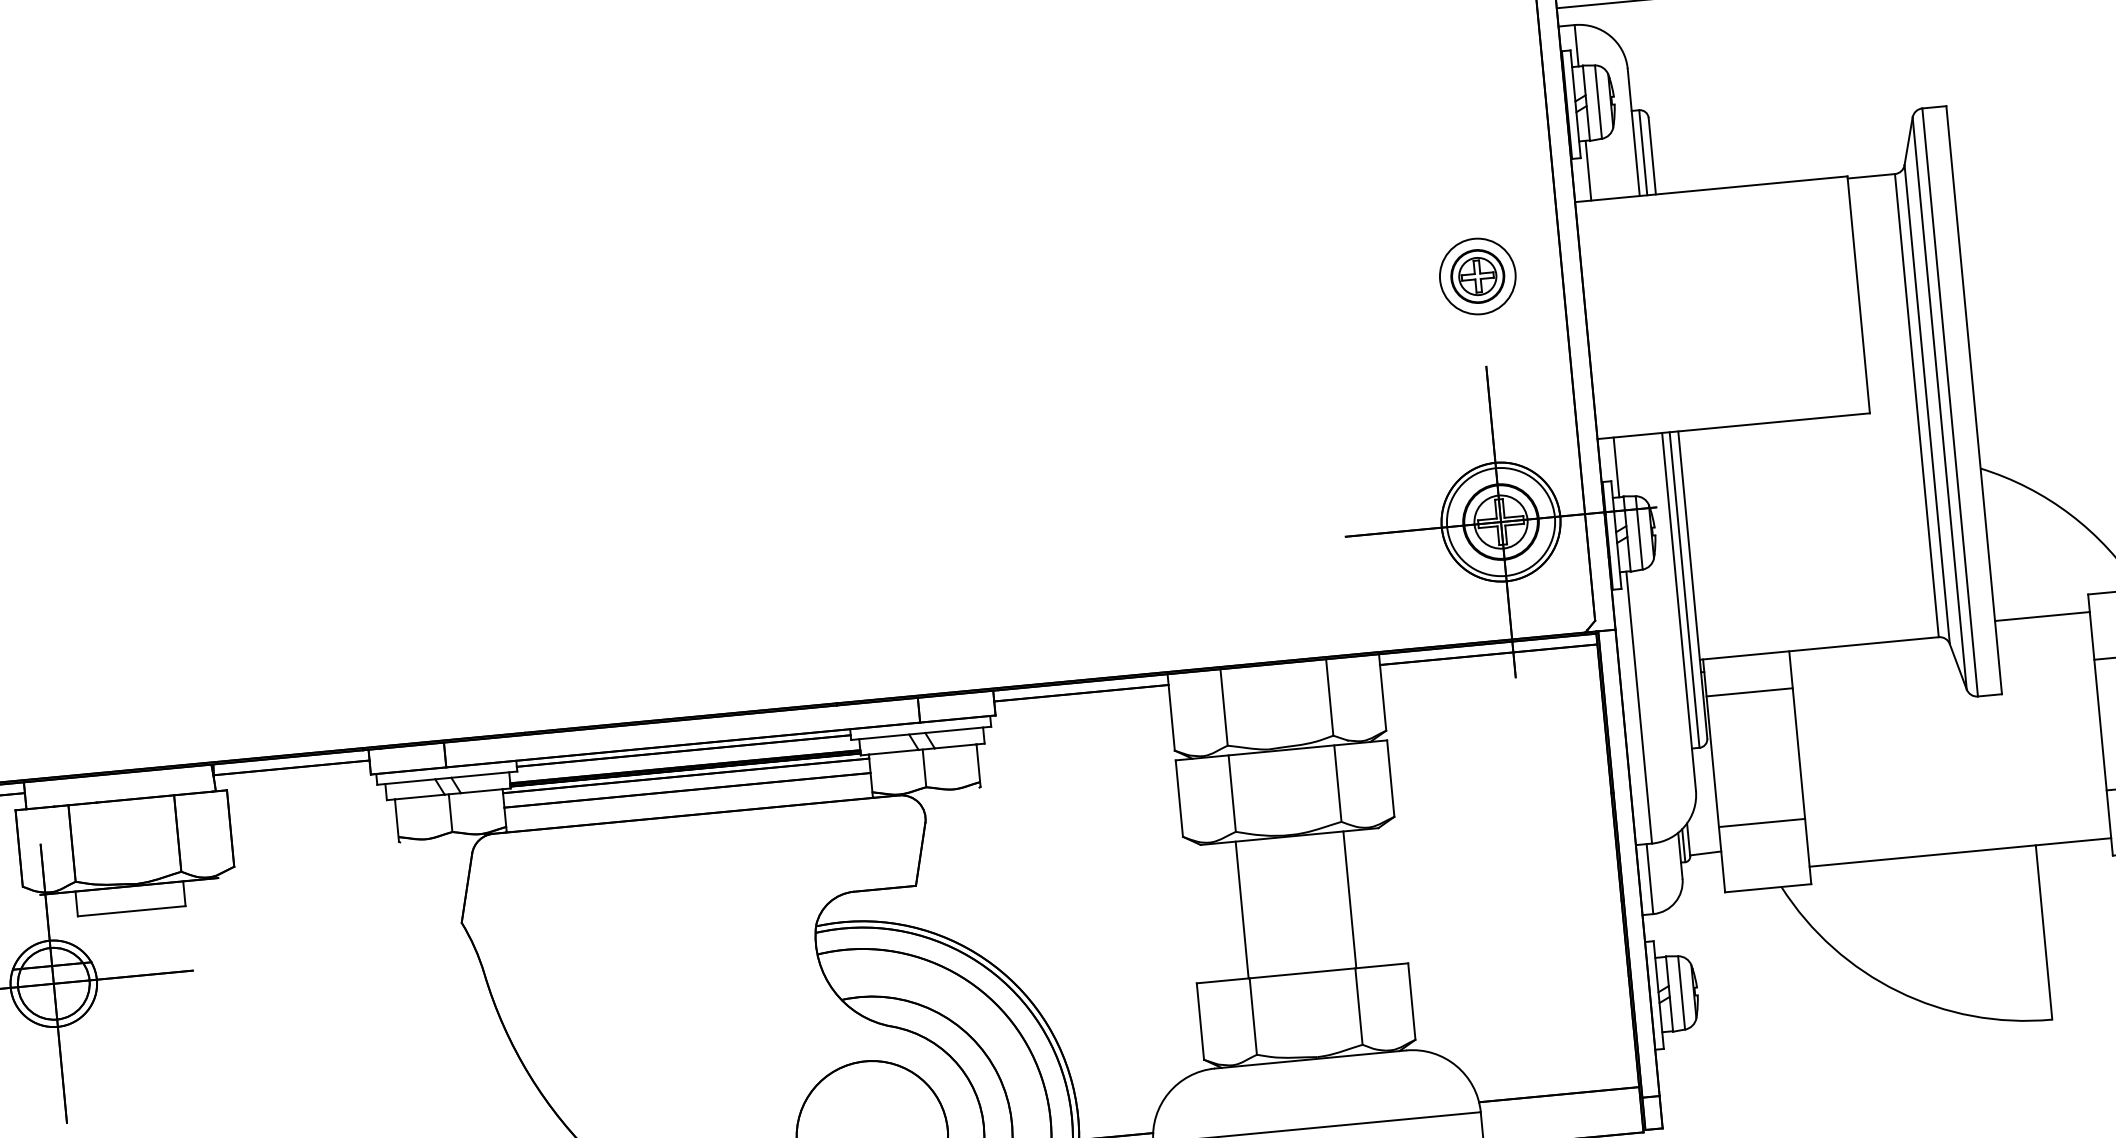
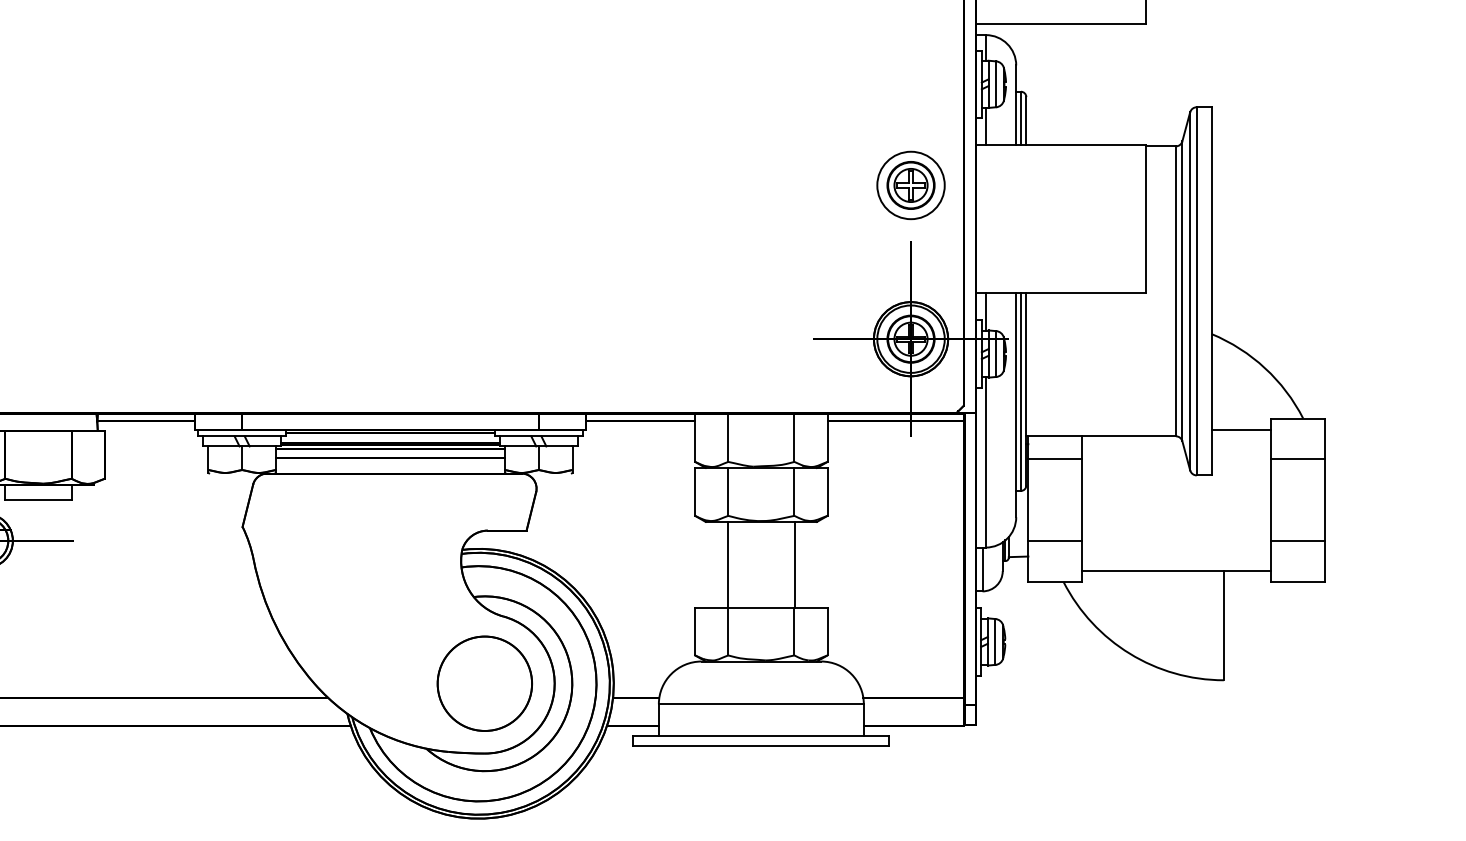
part: (1476, 276) -> (910, 185), size x1.43

